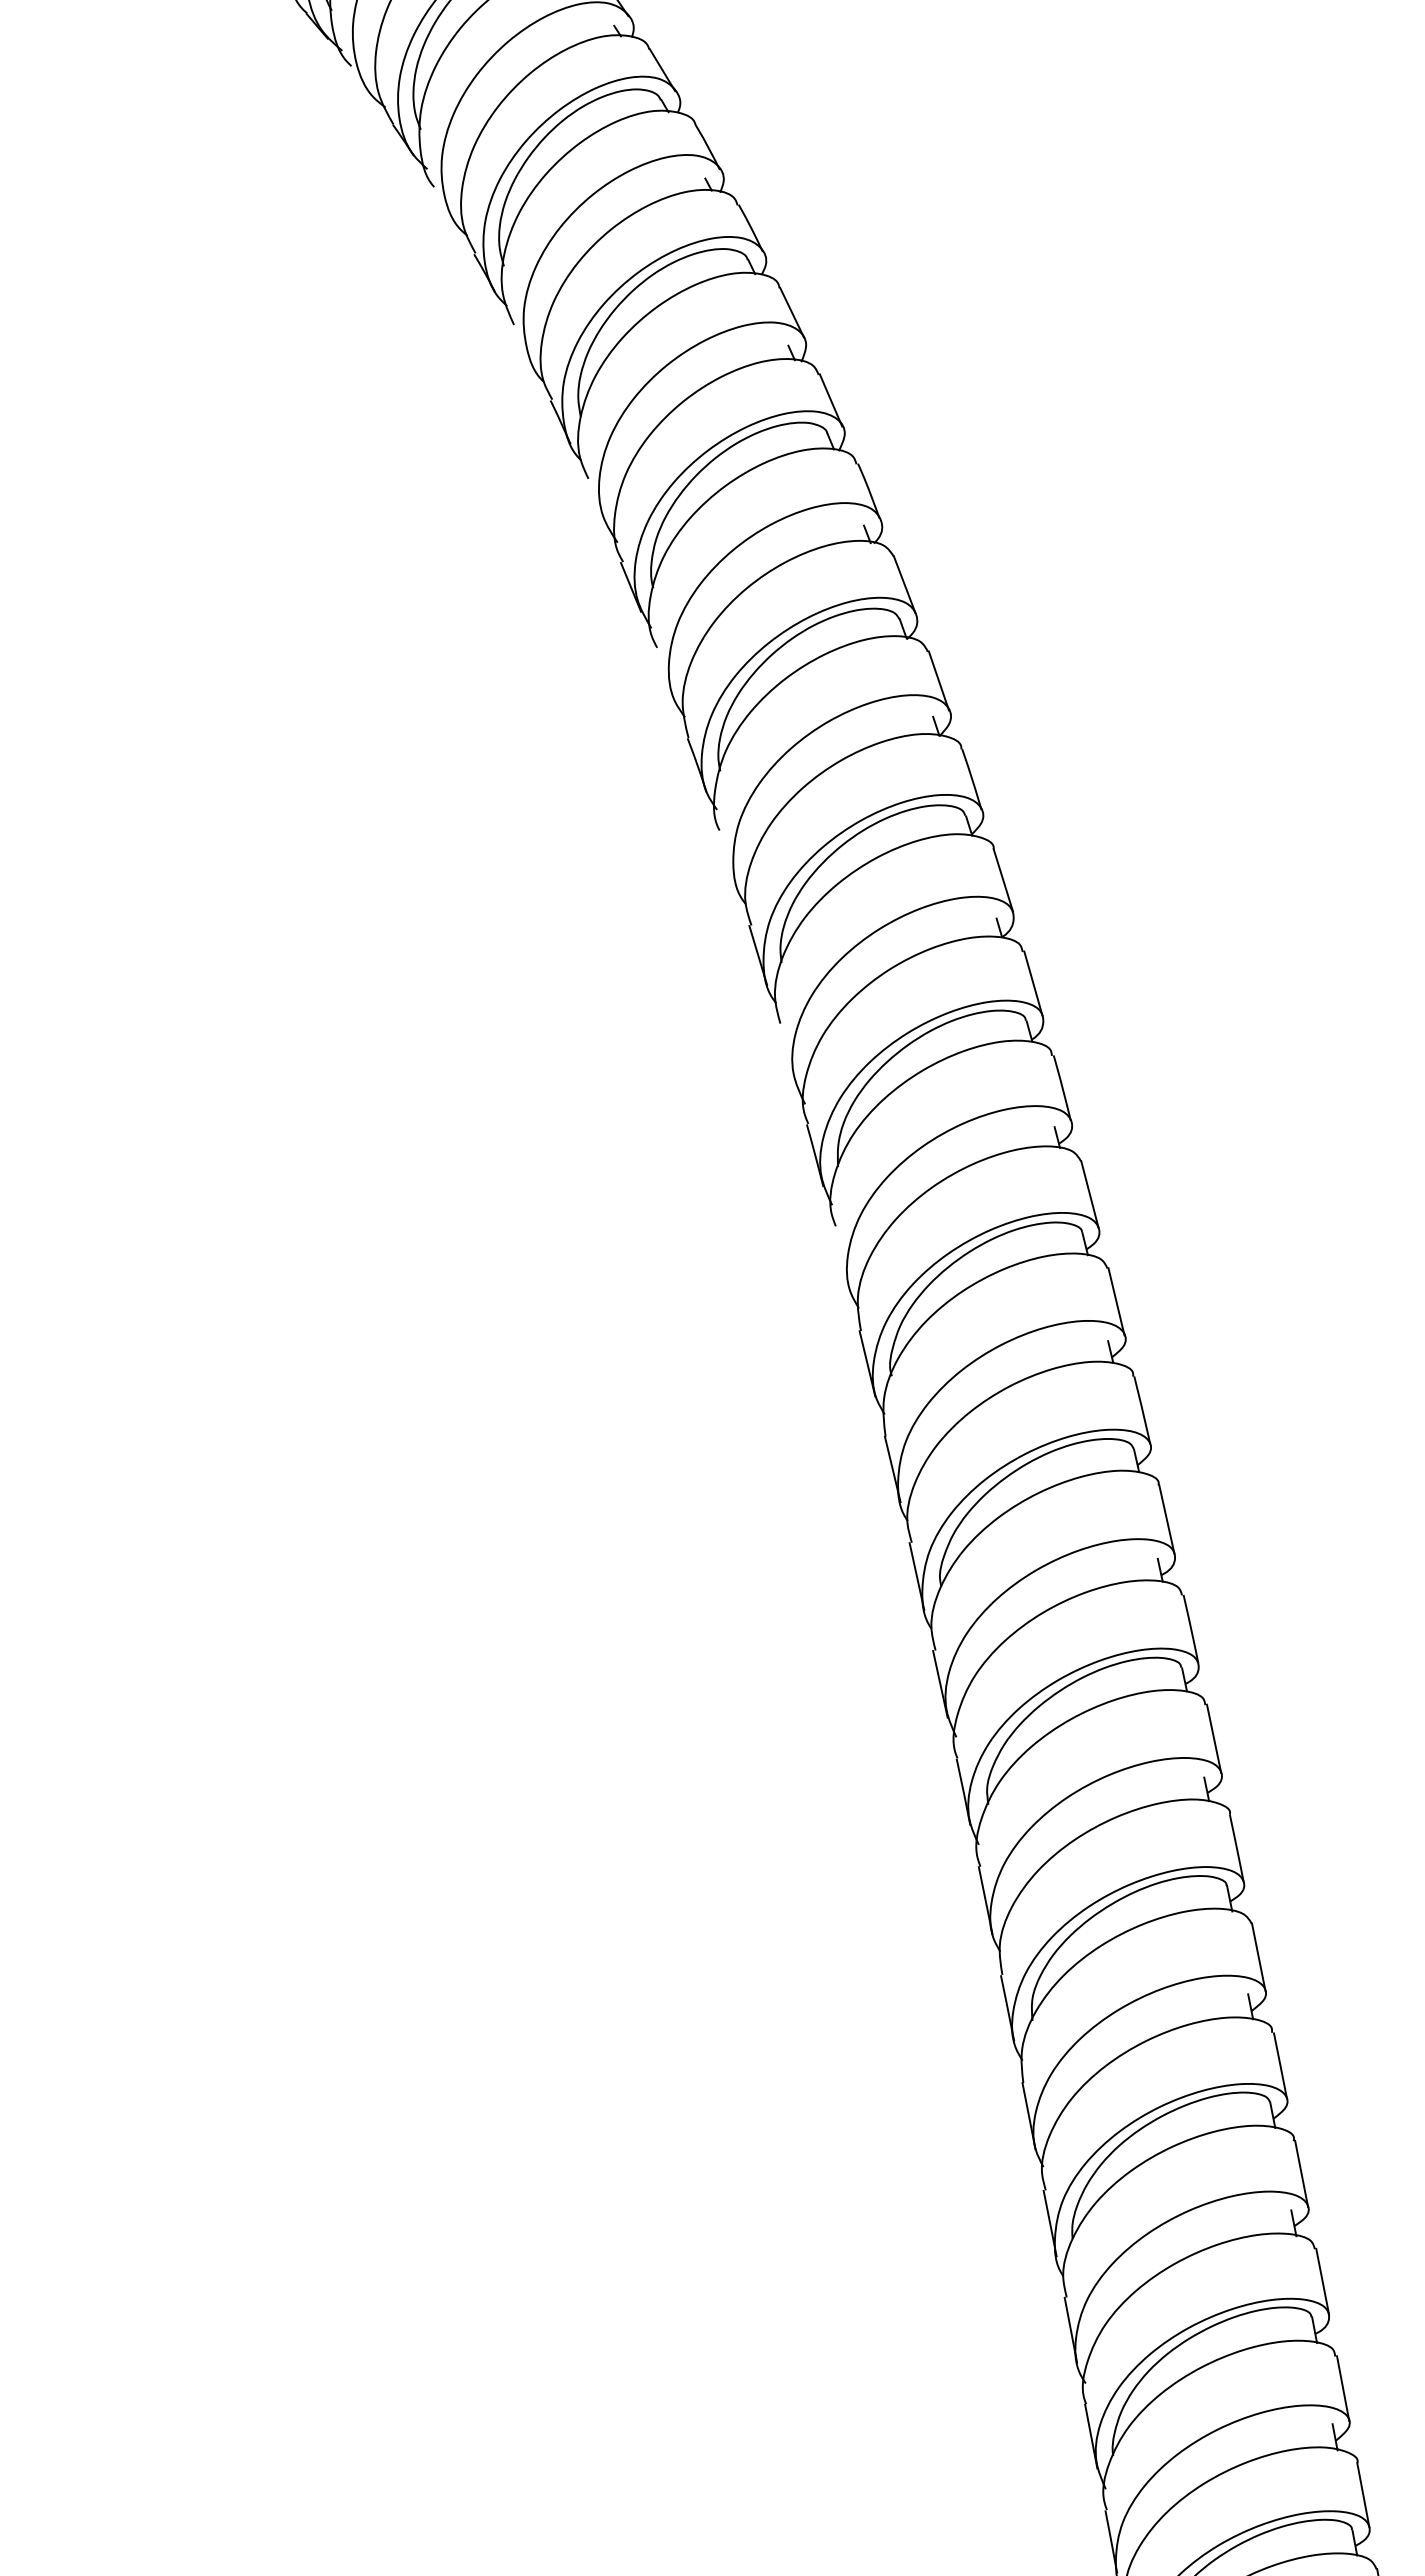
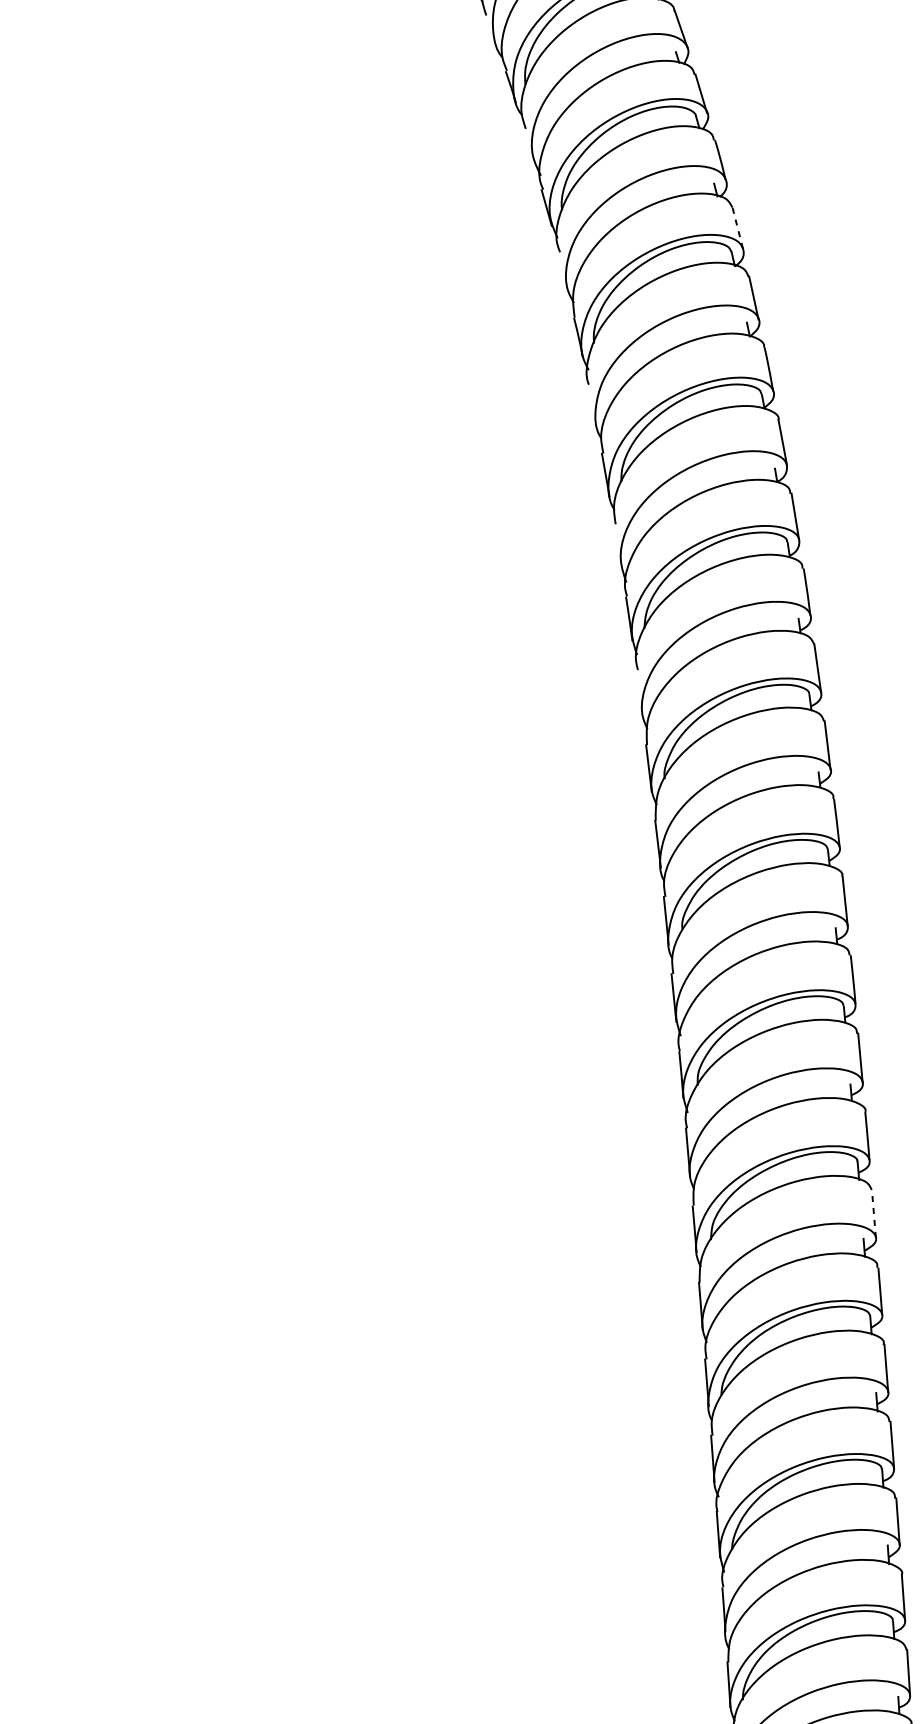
line: (904, 584) -> (737, 228), solid -> dashed
line: (1258, 1956) -> (873, 1213), solid -> dashed

